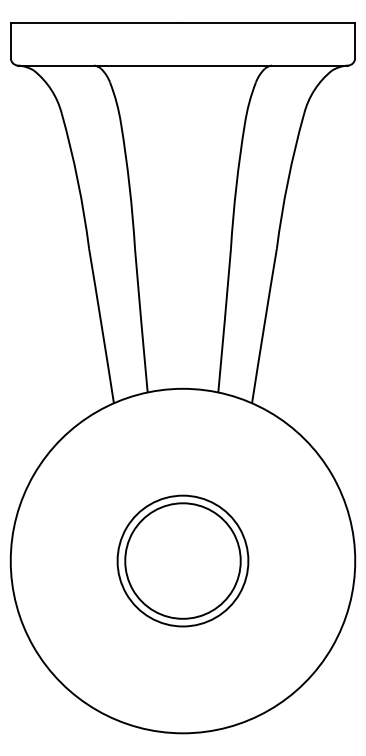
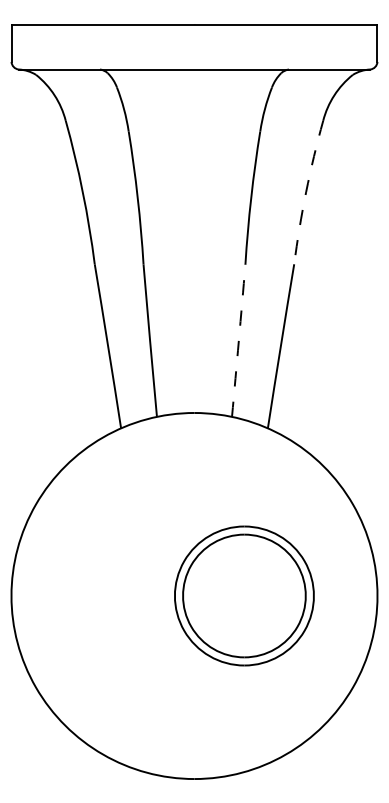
arc: (288, 180) -> (306, 191), solid -> dashed
arc: (224, 320) -> (238, 340), solid -> dashed
part: (182, 560) -> (243, 595), moved

